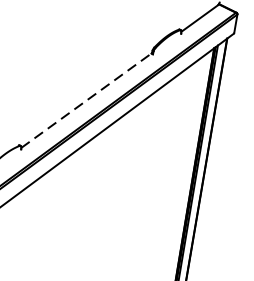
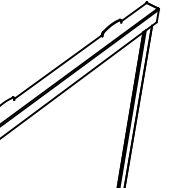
line: (87, 100) -> (58, 67), dashed -> solid

